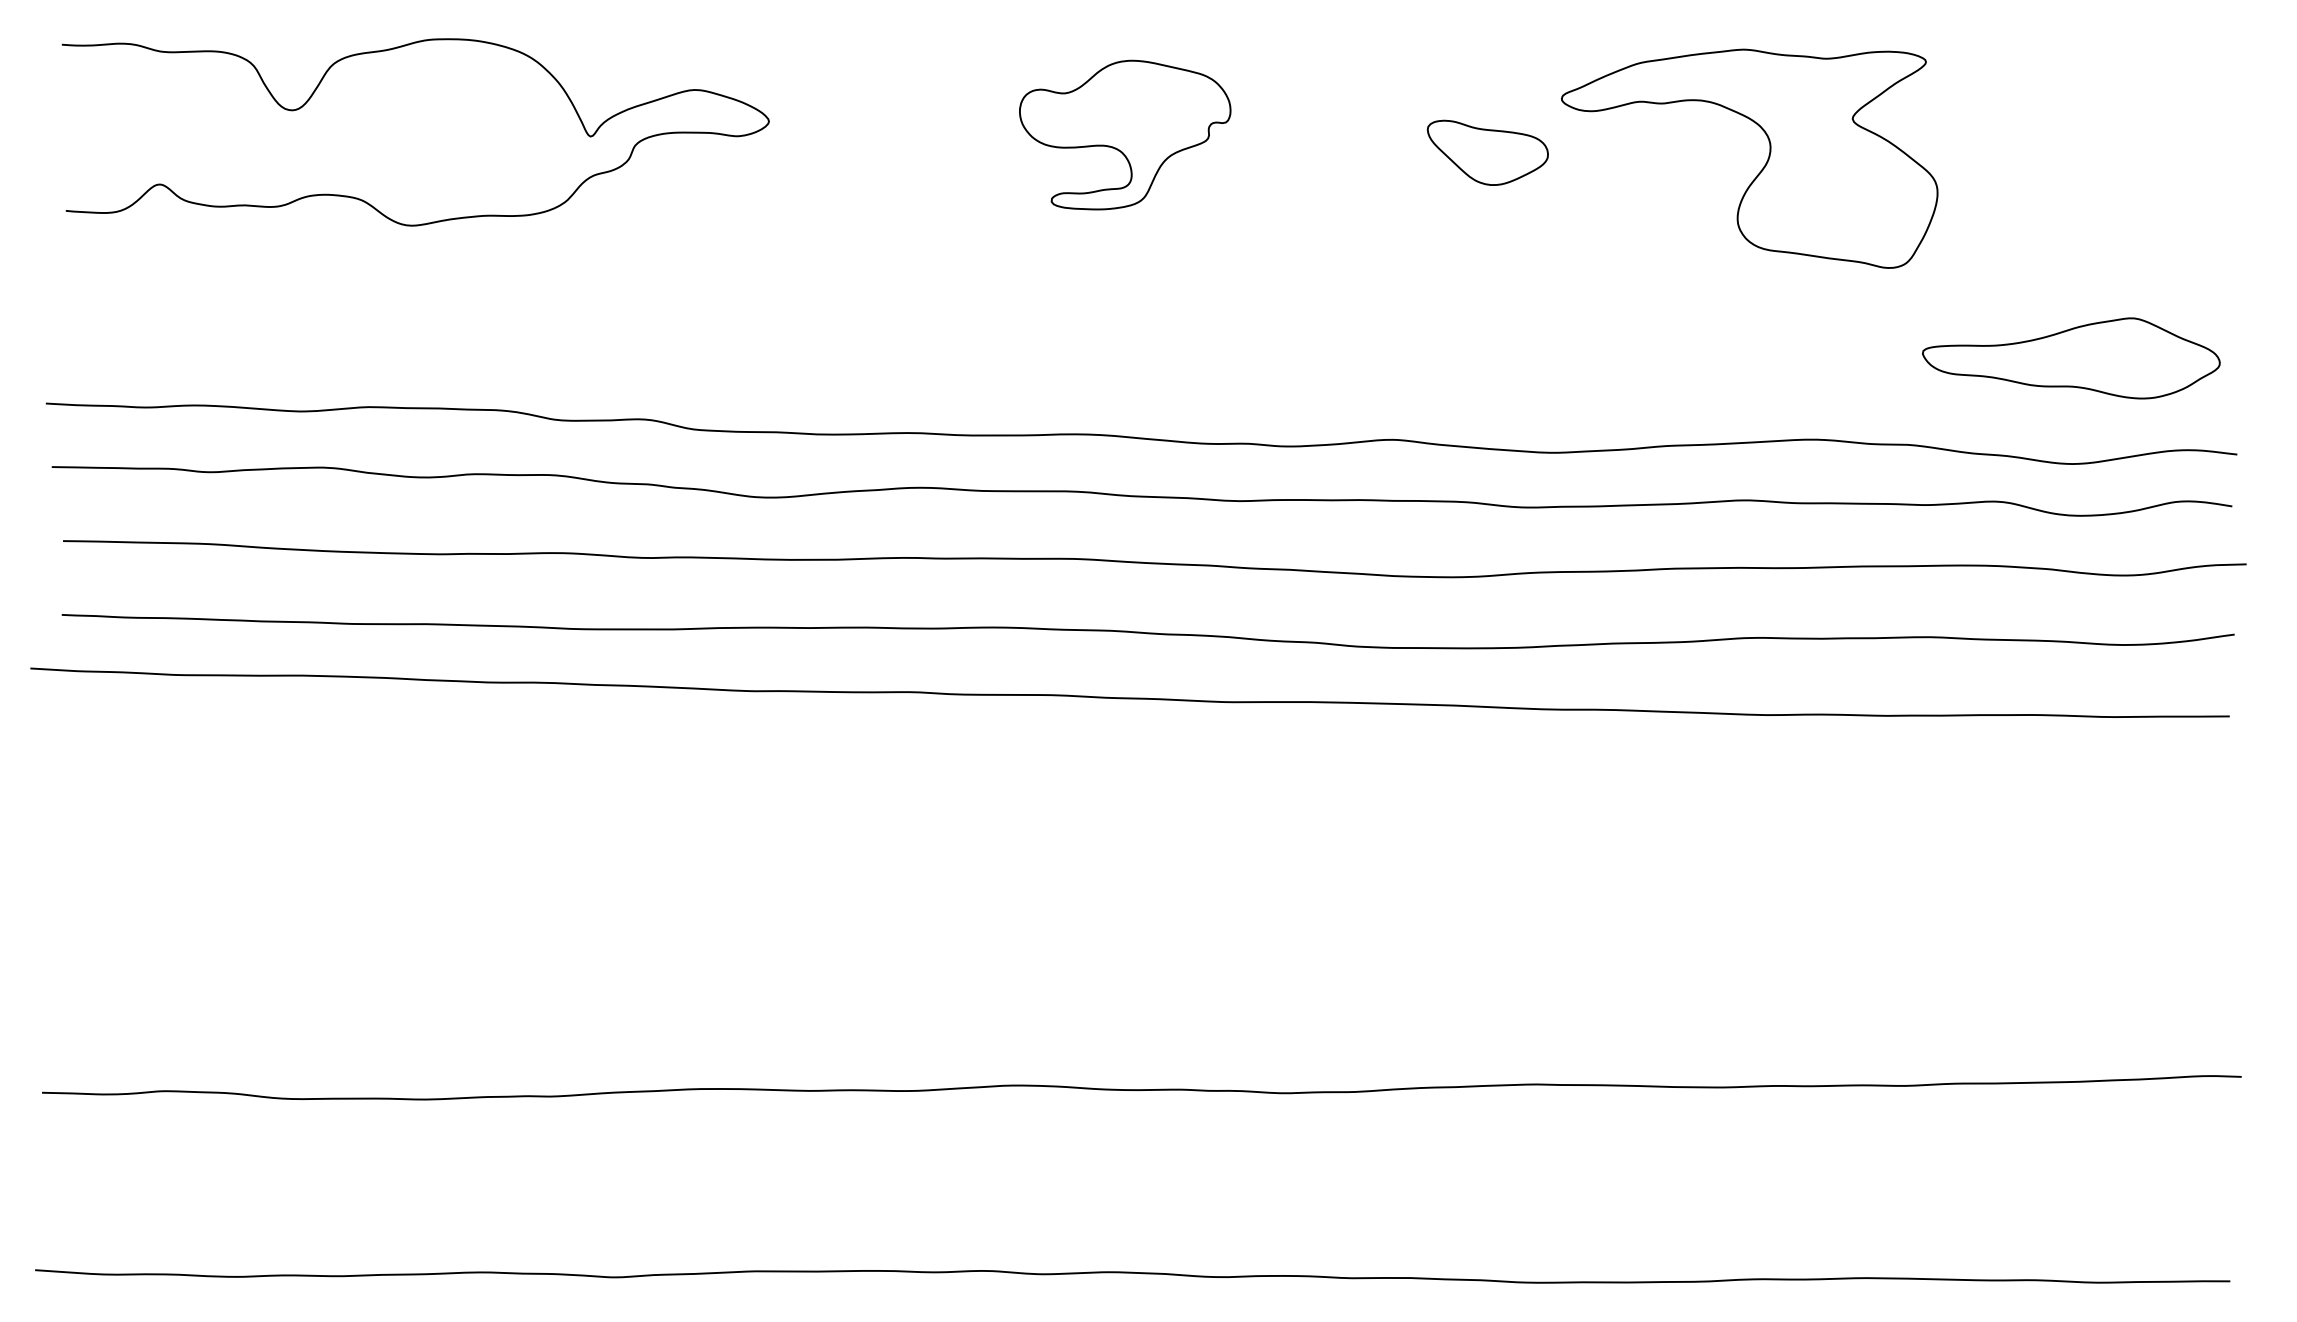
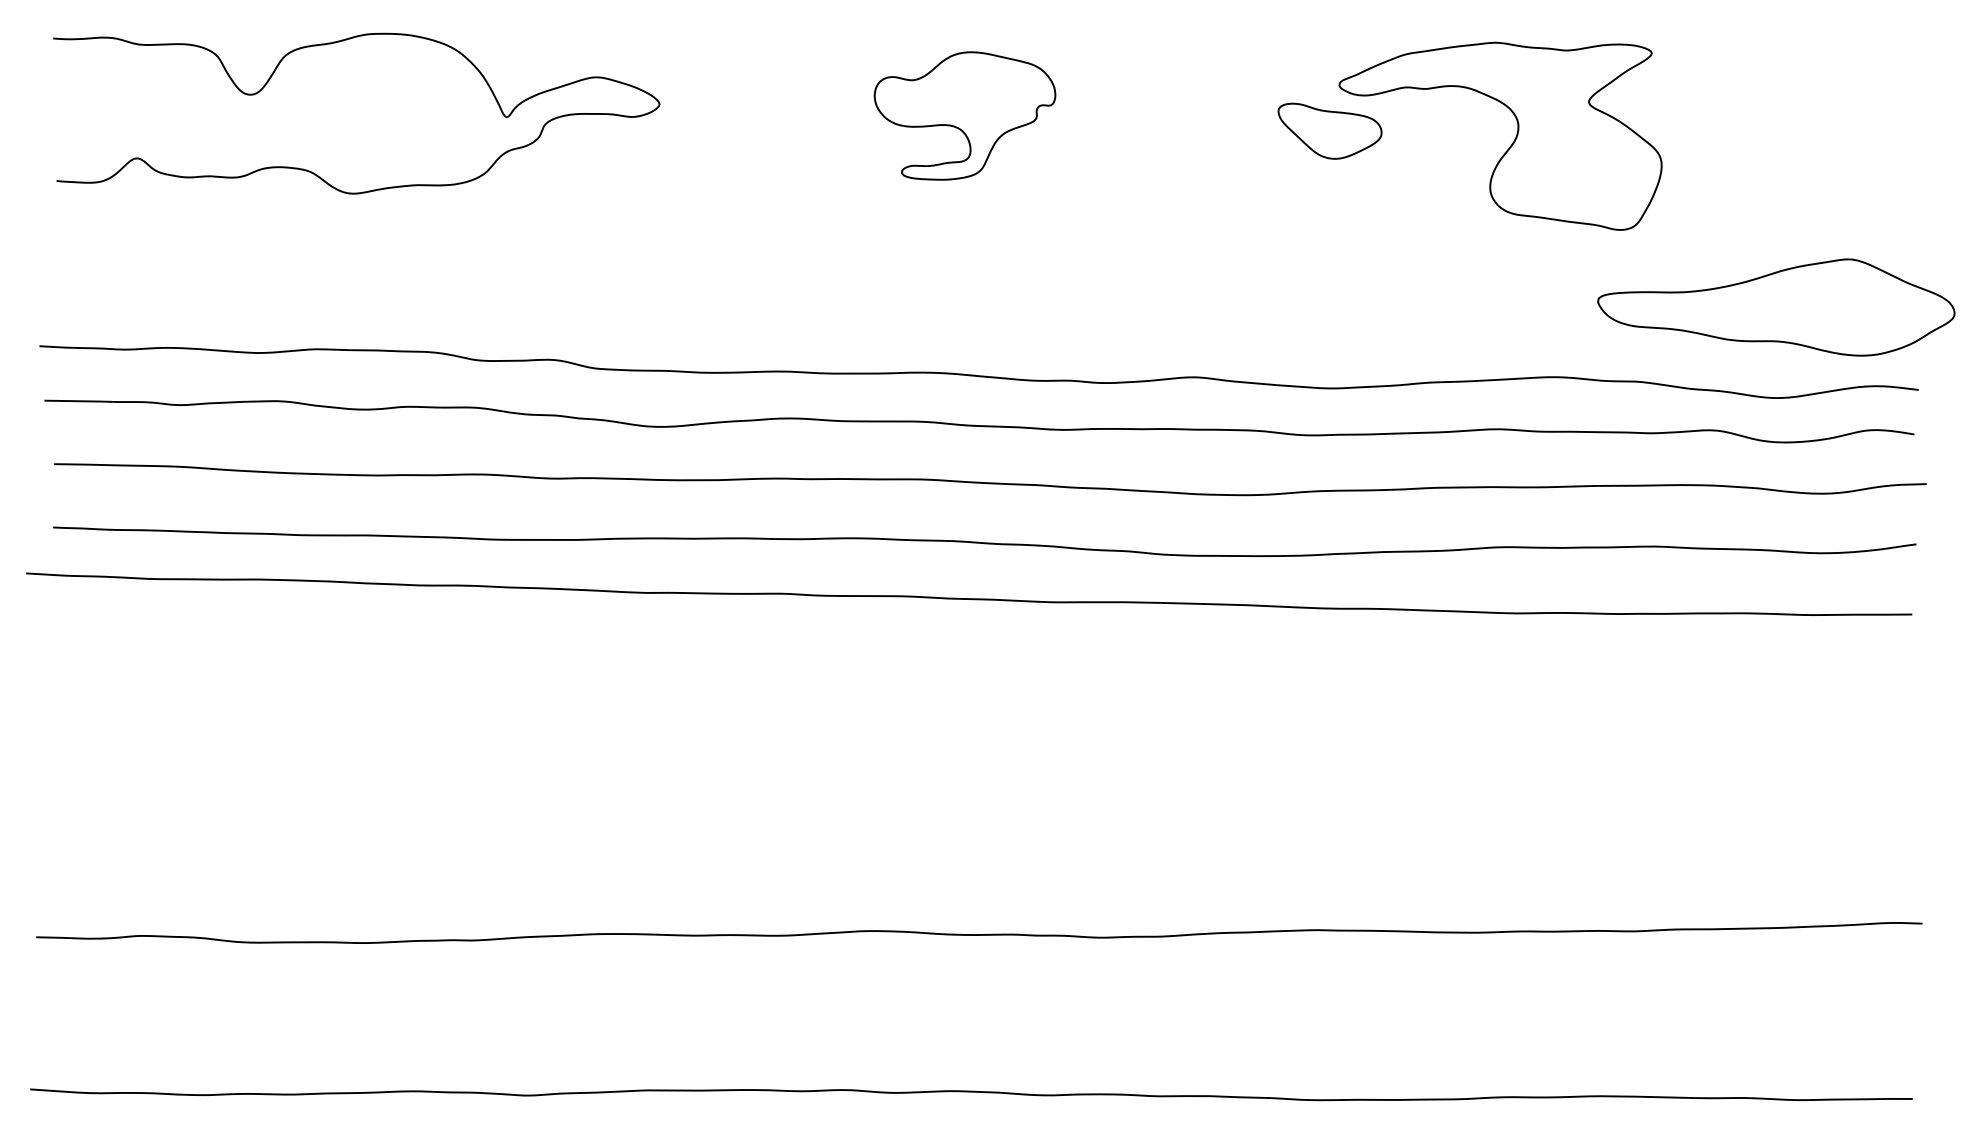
part: (1487, 151) -> (1329, 130), moved
part: (2071, 358) -> (1776, 307), size x1.4

